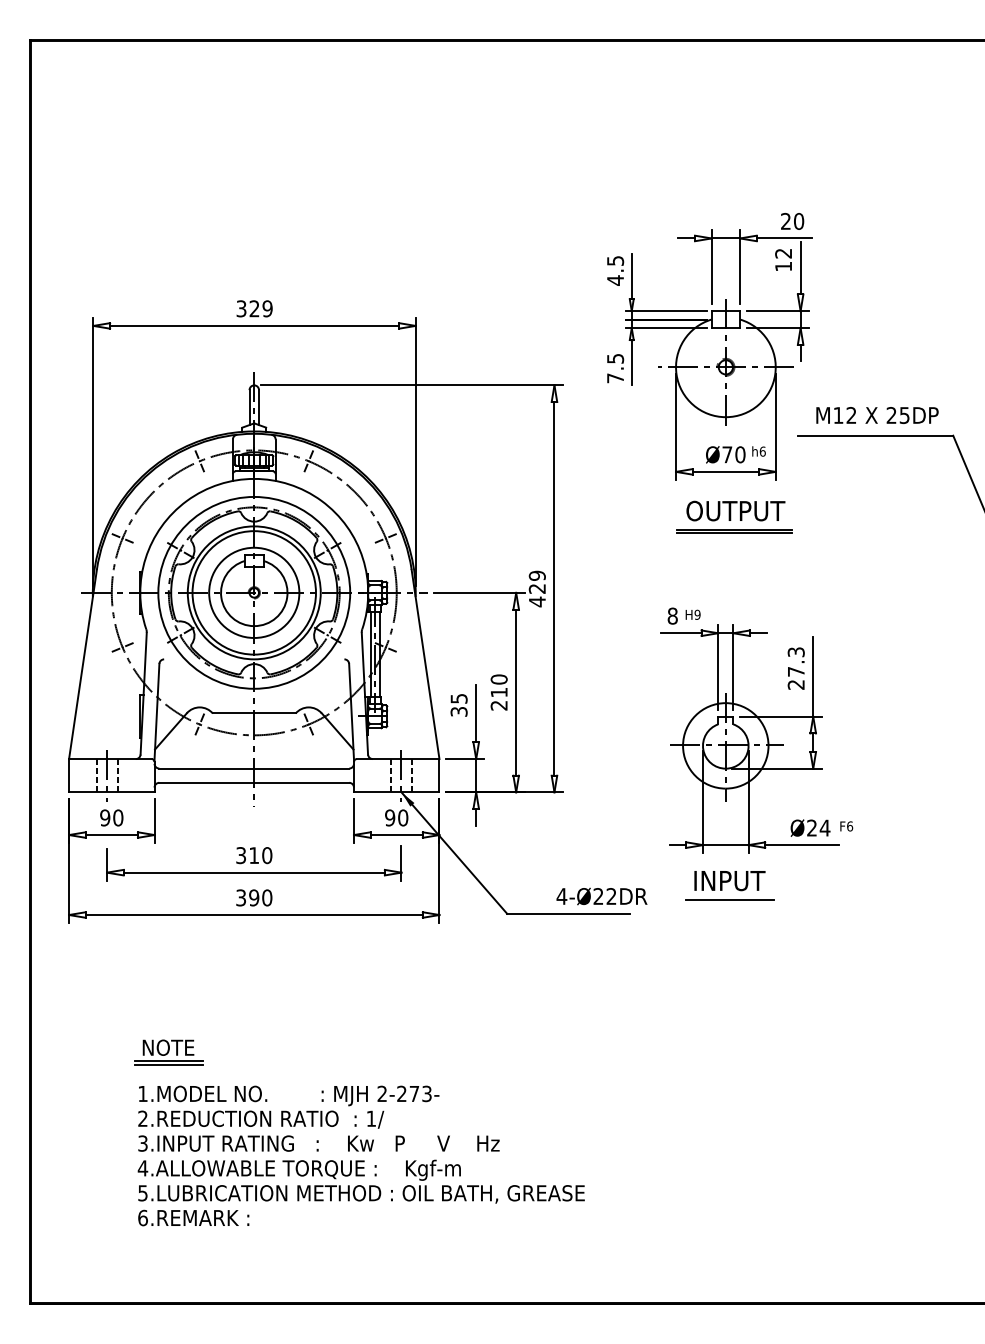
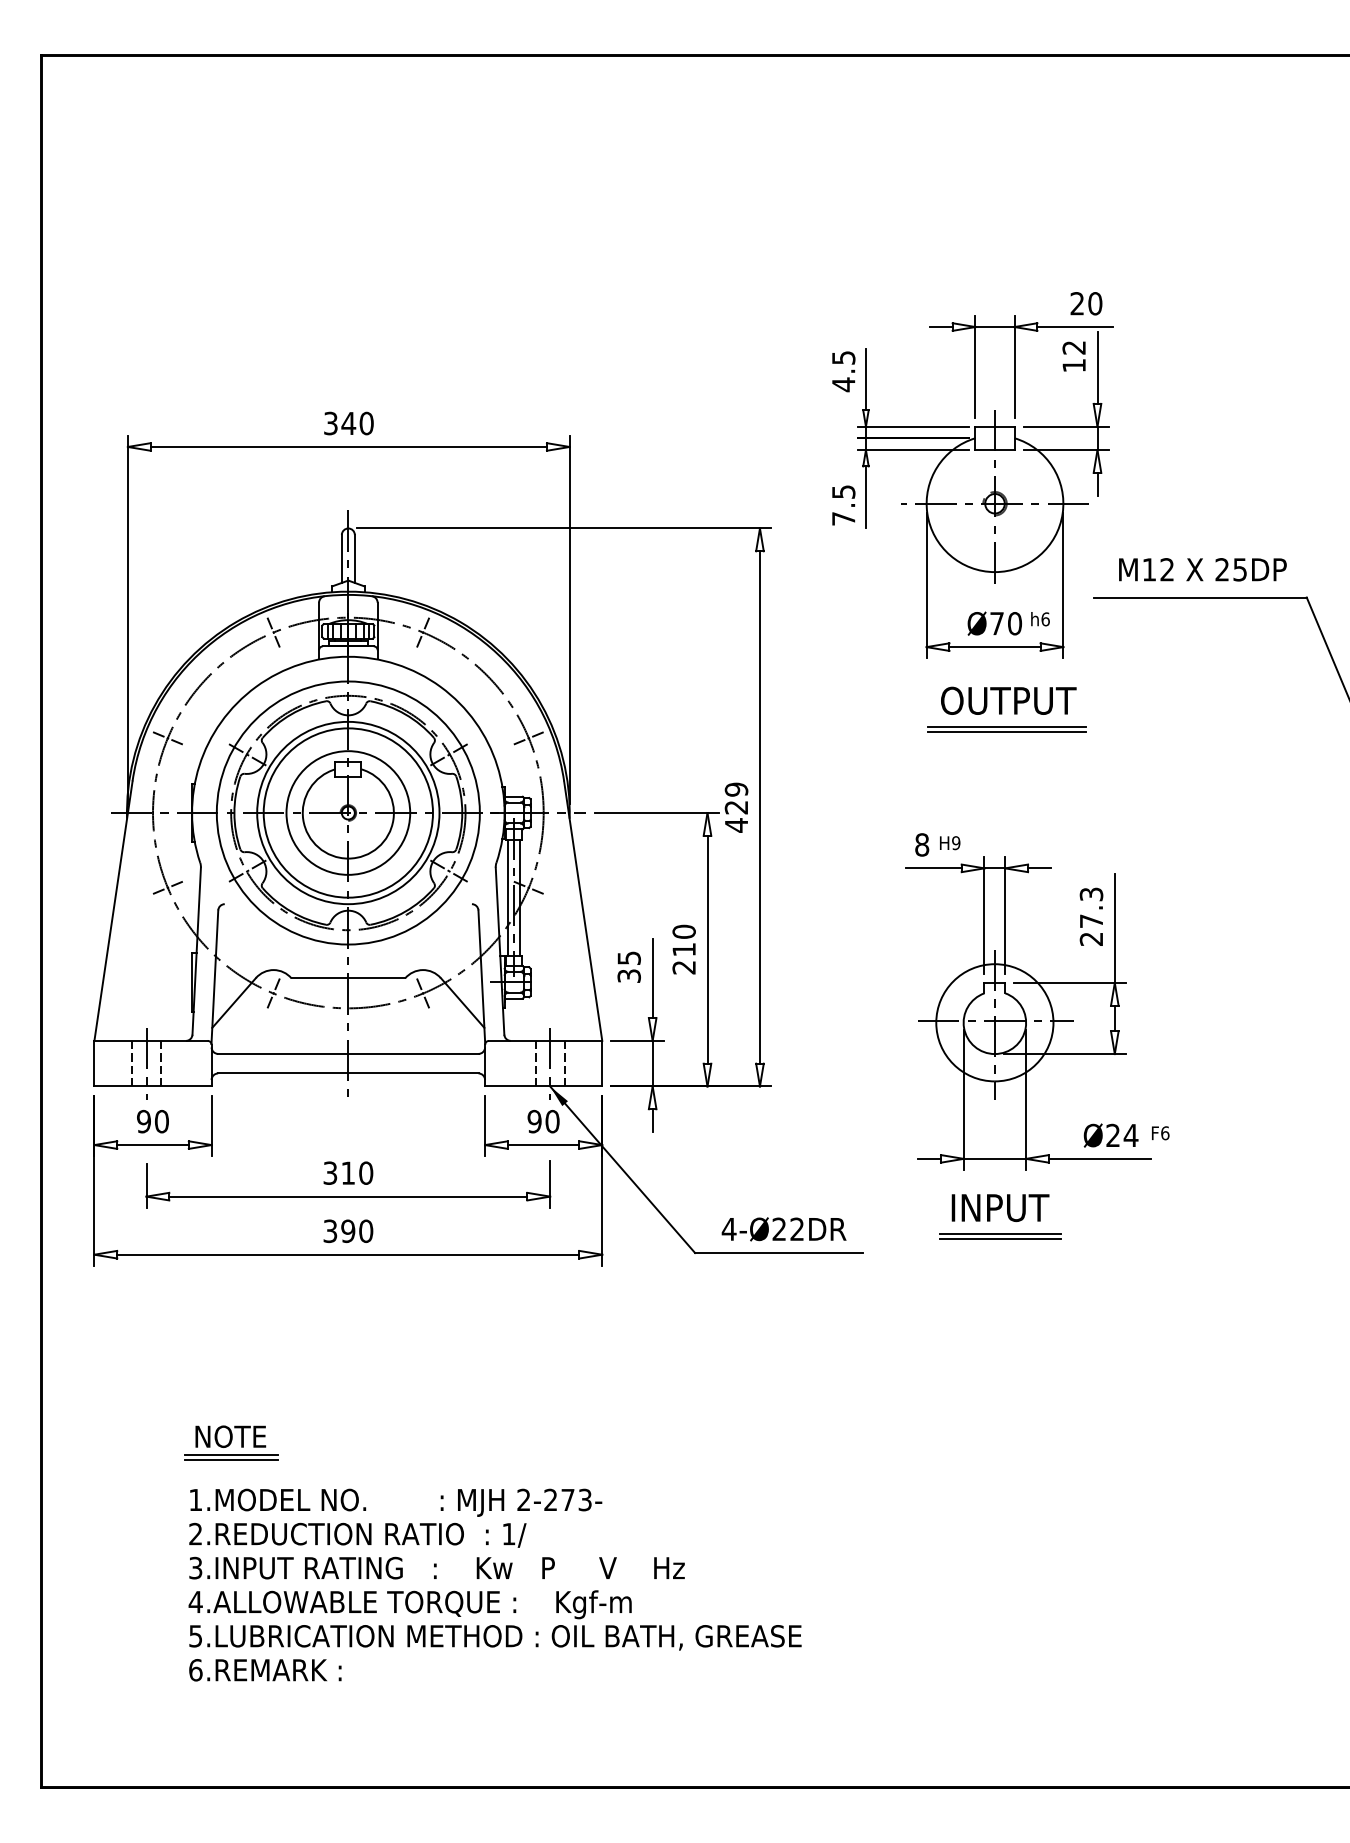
text: (260, 308) -> (357, 423), 329 -> 340
text: (601, 896) -> (783, 1229), moved
line: (729, 903) -> (999, 1238), added

